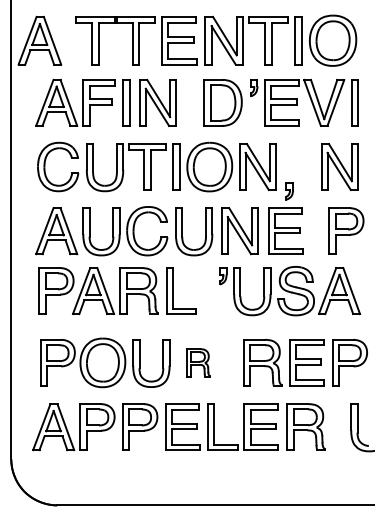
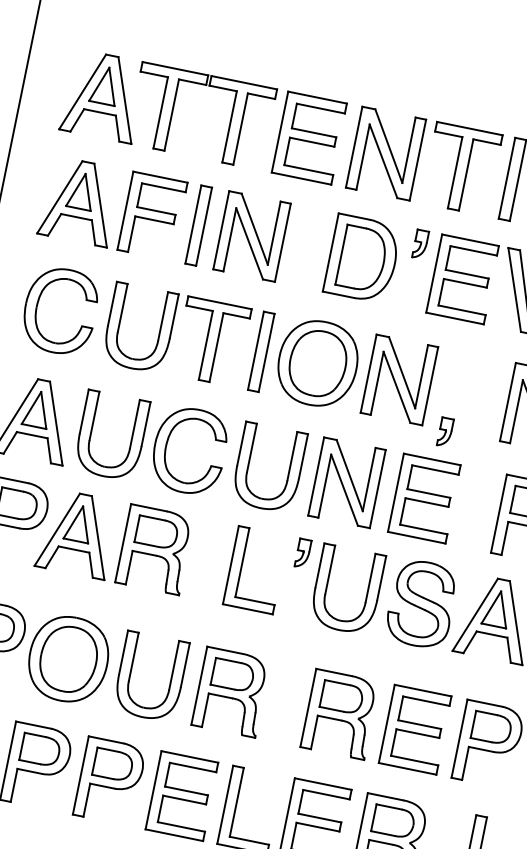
part: (39, 40) -> (102, 95), moved
part: (173, 290) -> (242, 566), moved
part: (198, 362) -> (231, 691), size x1.67

